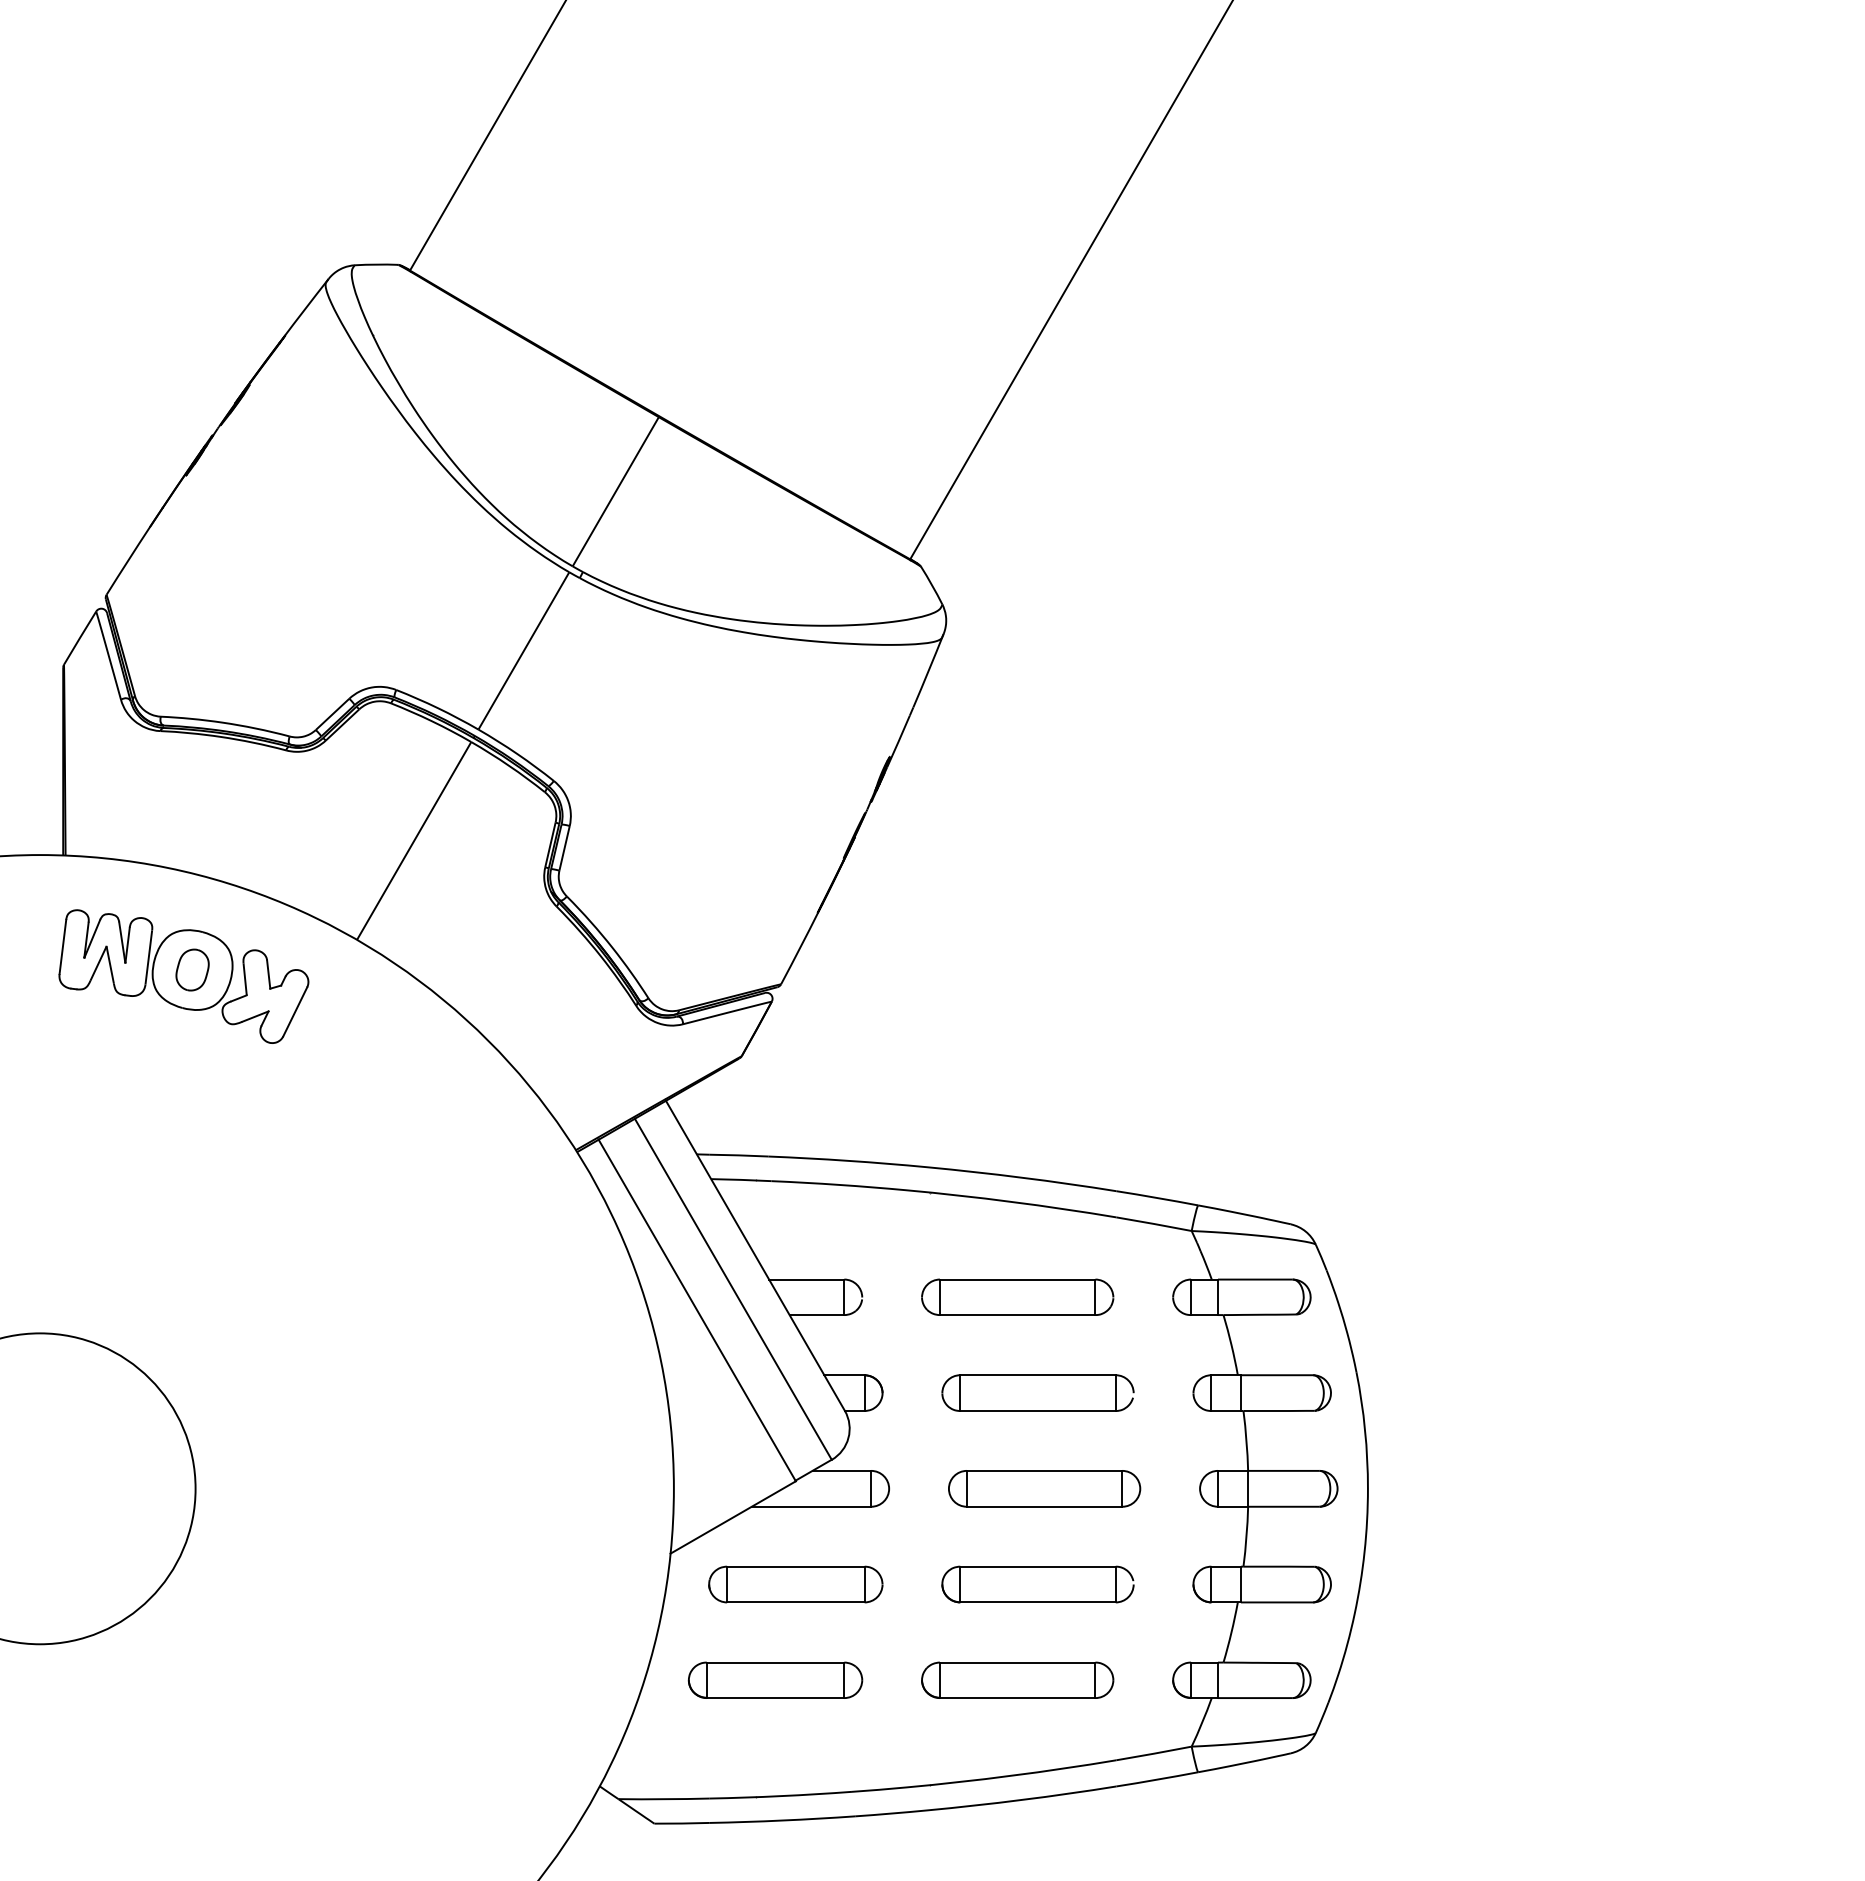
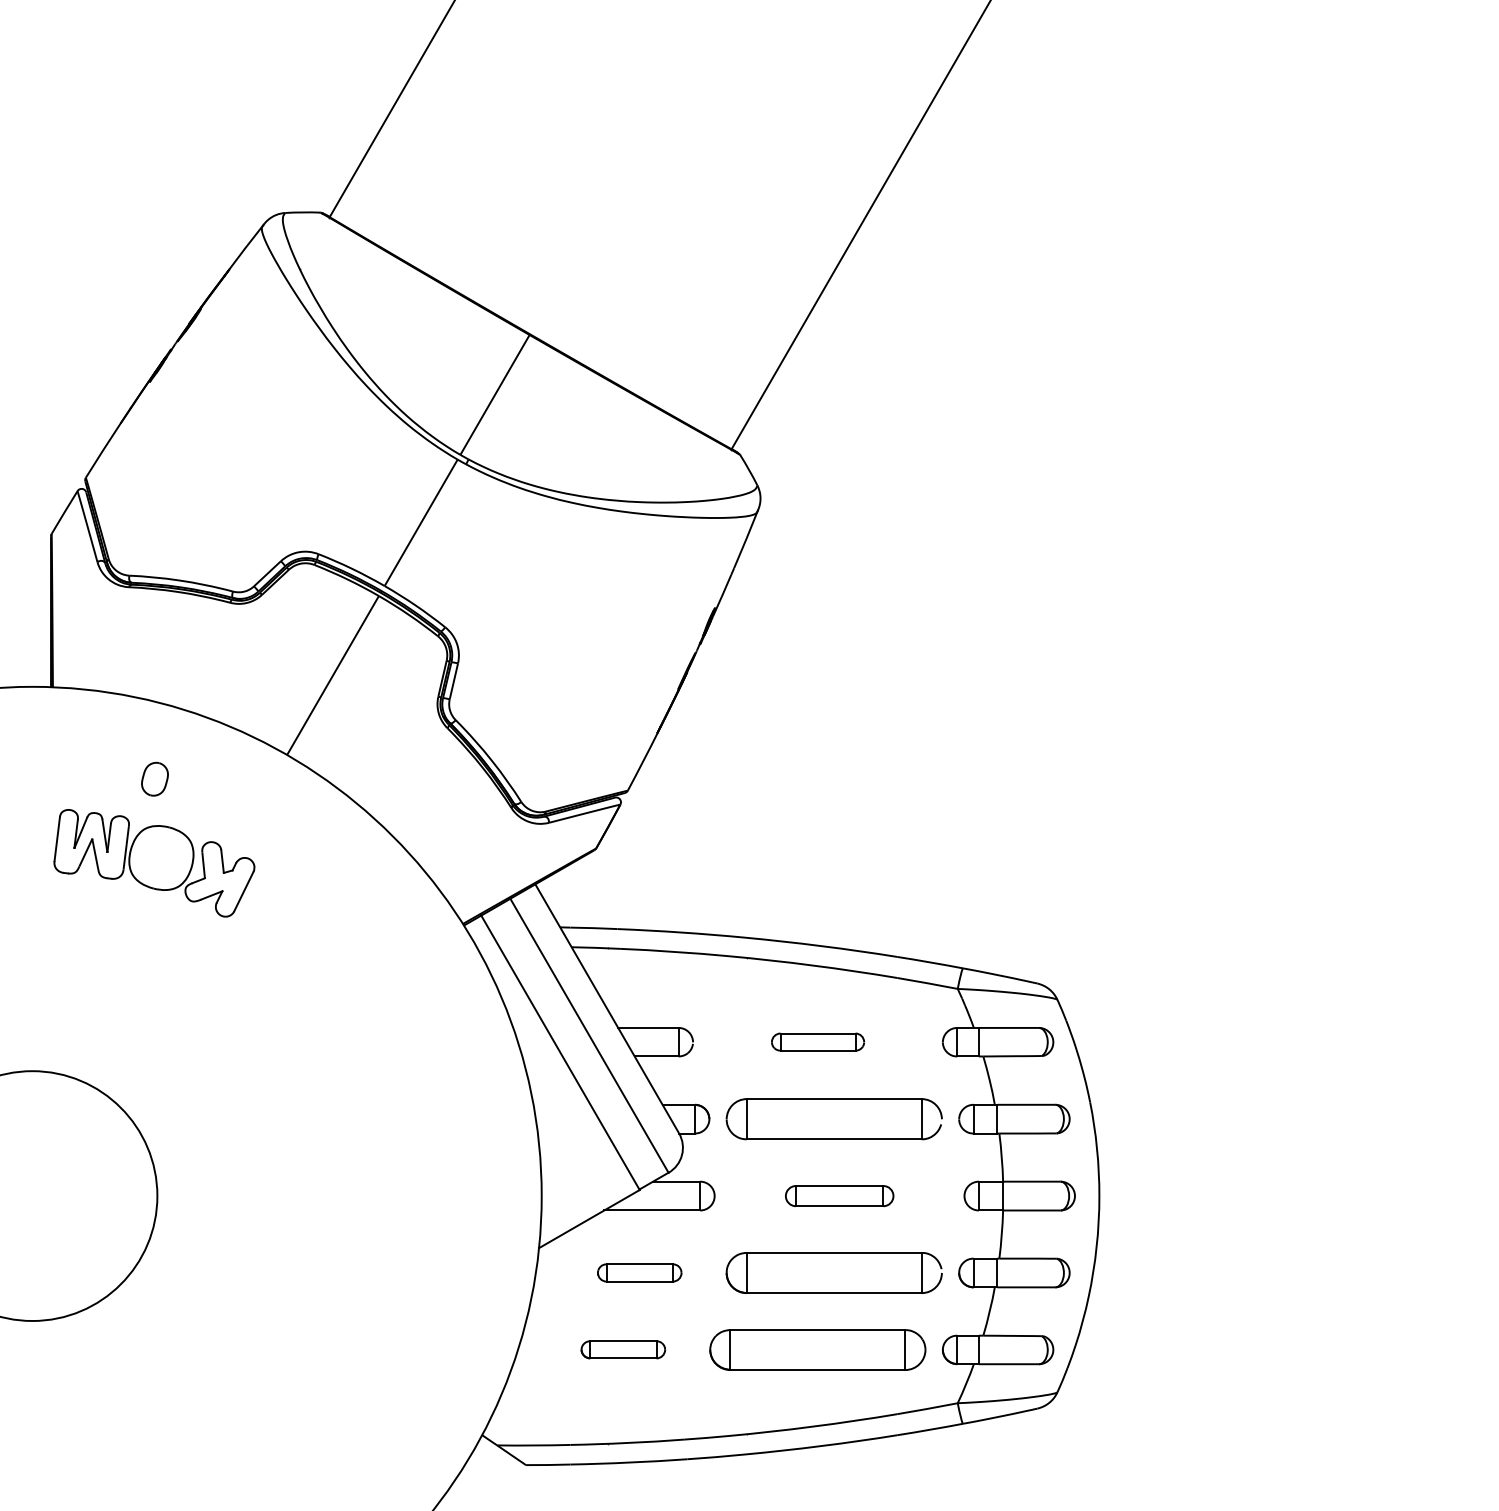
part: (183, 976) -> (154, 863), moved
part: (1017, 1296) -> (817, 1041), size x0.6
part: (1037, 1392) -> (833, 1118), size x1.4
part: (1044, 1488) -> (839, 1195), size x0.7
part: (795, 1584) -> (639, 1272), size x0.6
part: (1037, 1584) -> (833, 1272), size x1.4
part: (775, 1679) -> (623, 1349), size x0.6
part: (1017, 1679) -> (817, 1349), size x1.4

